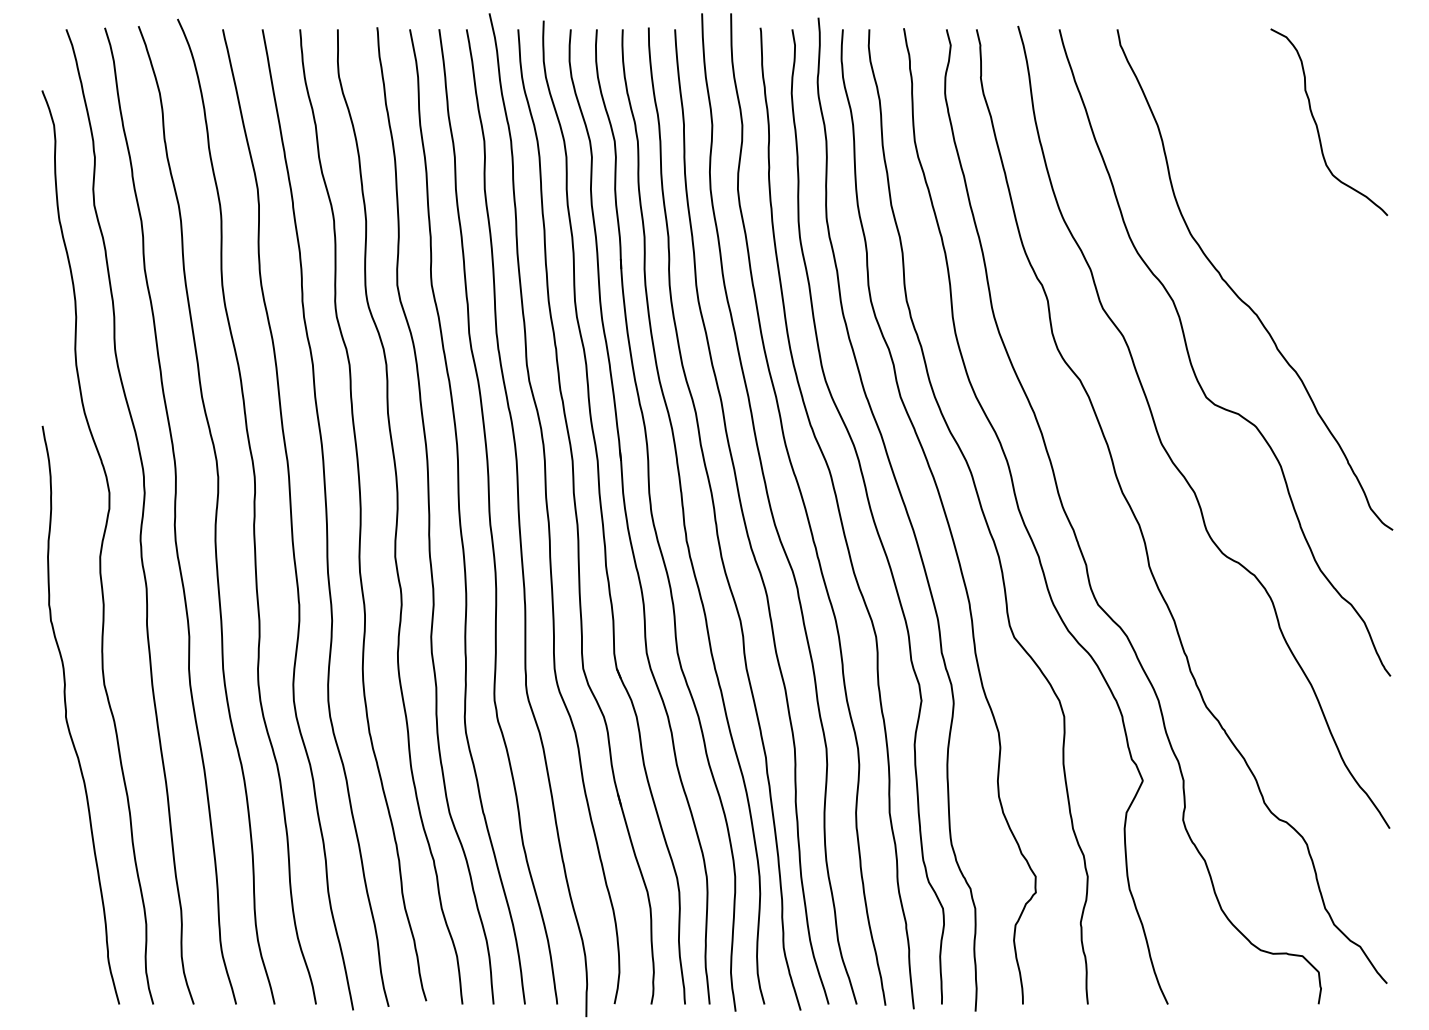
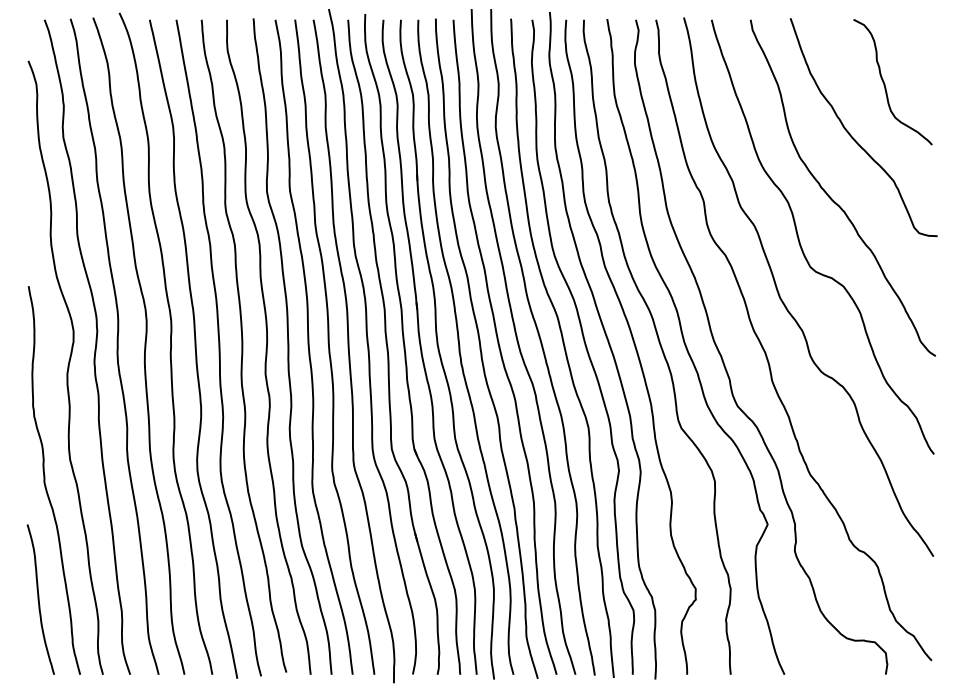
curve: (1270, 204) -> (853, 137), added
curve: (58, 892) -> (39, 599), added

